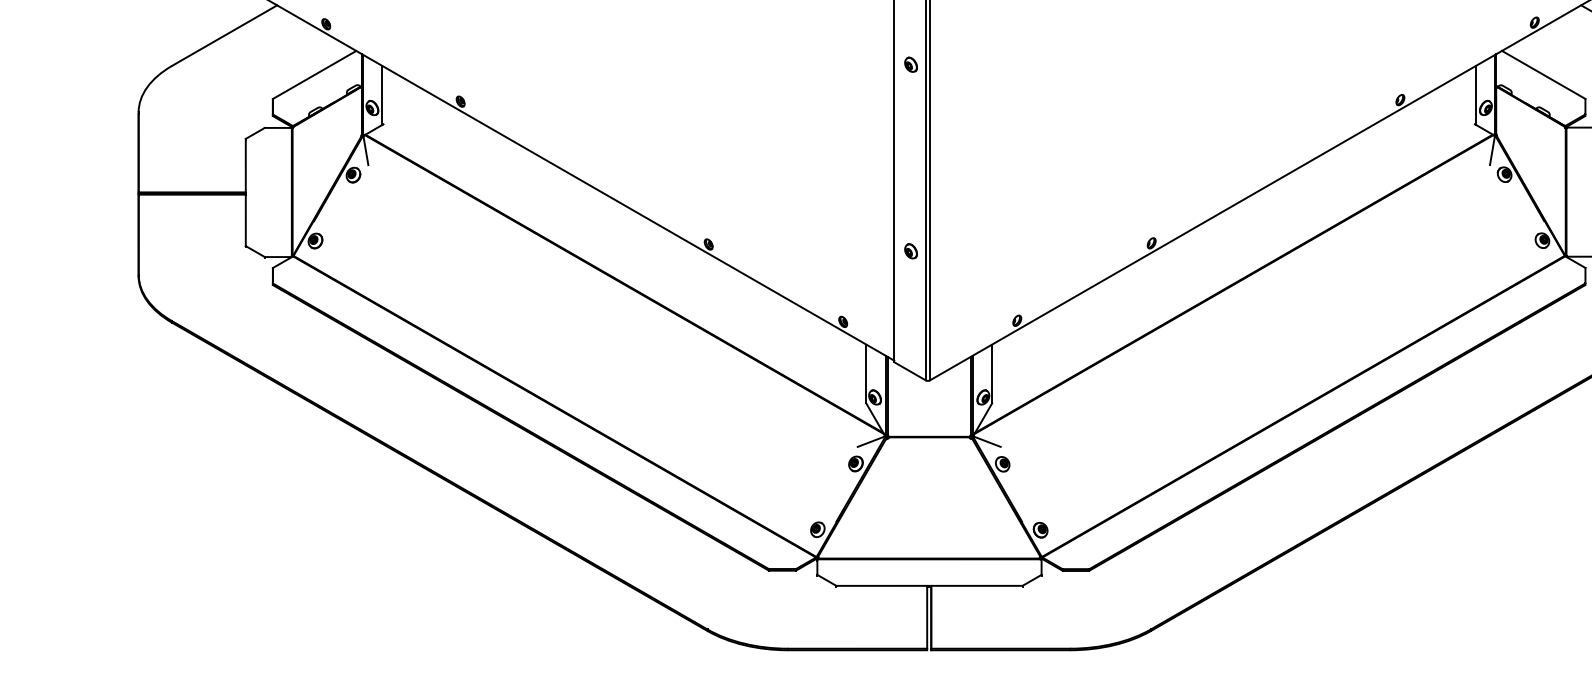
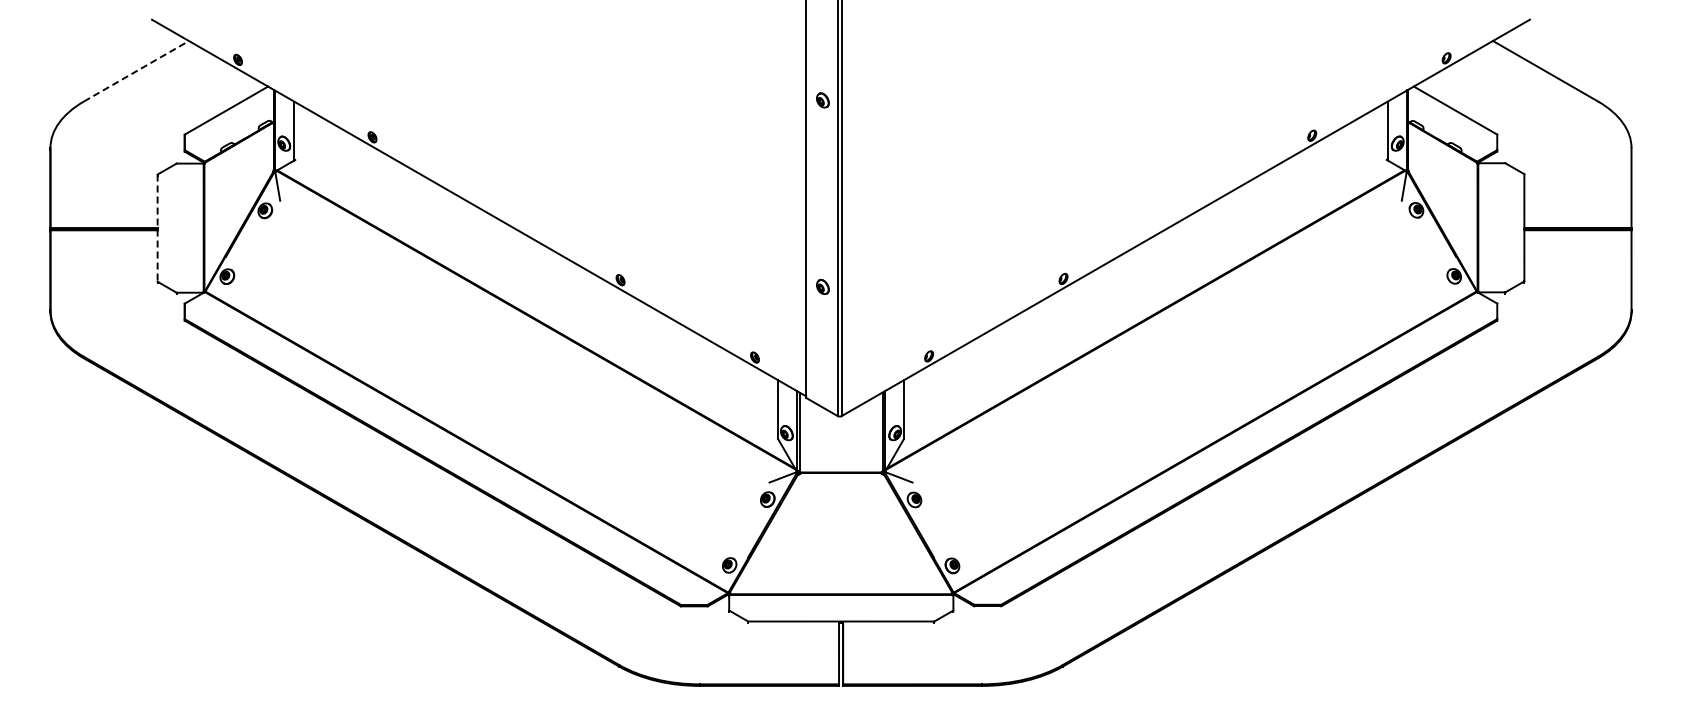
line: (224, 35) -> (136, 71), solid -> dashed
line: (245, 192) -> (157, 228), solid -> dashed

